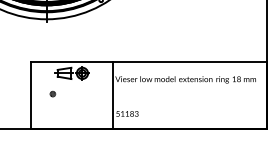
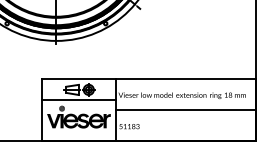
line: (72, 83) -> (79, 99), added
line: (189, 95) -> (185, 109), added
fill: (71, 107) -> (78, 120), added

